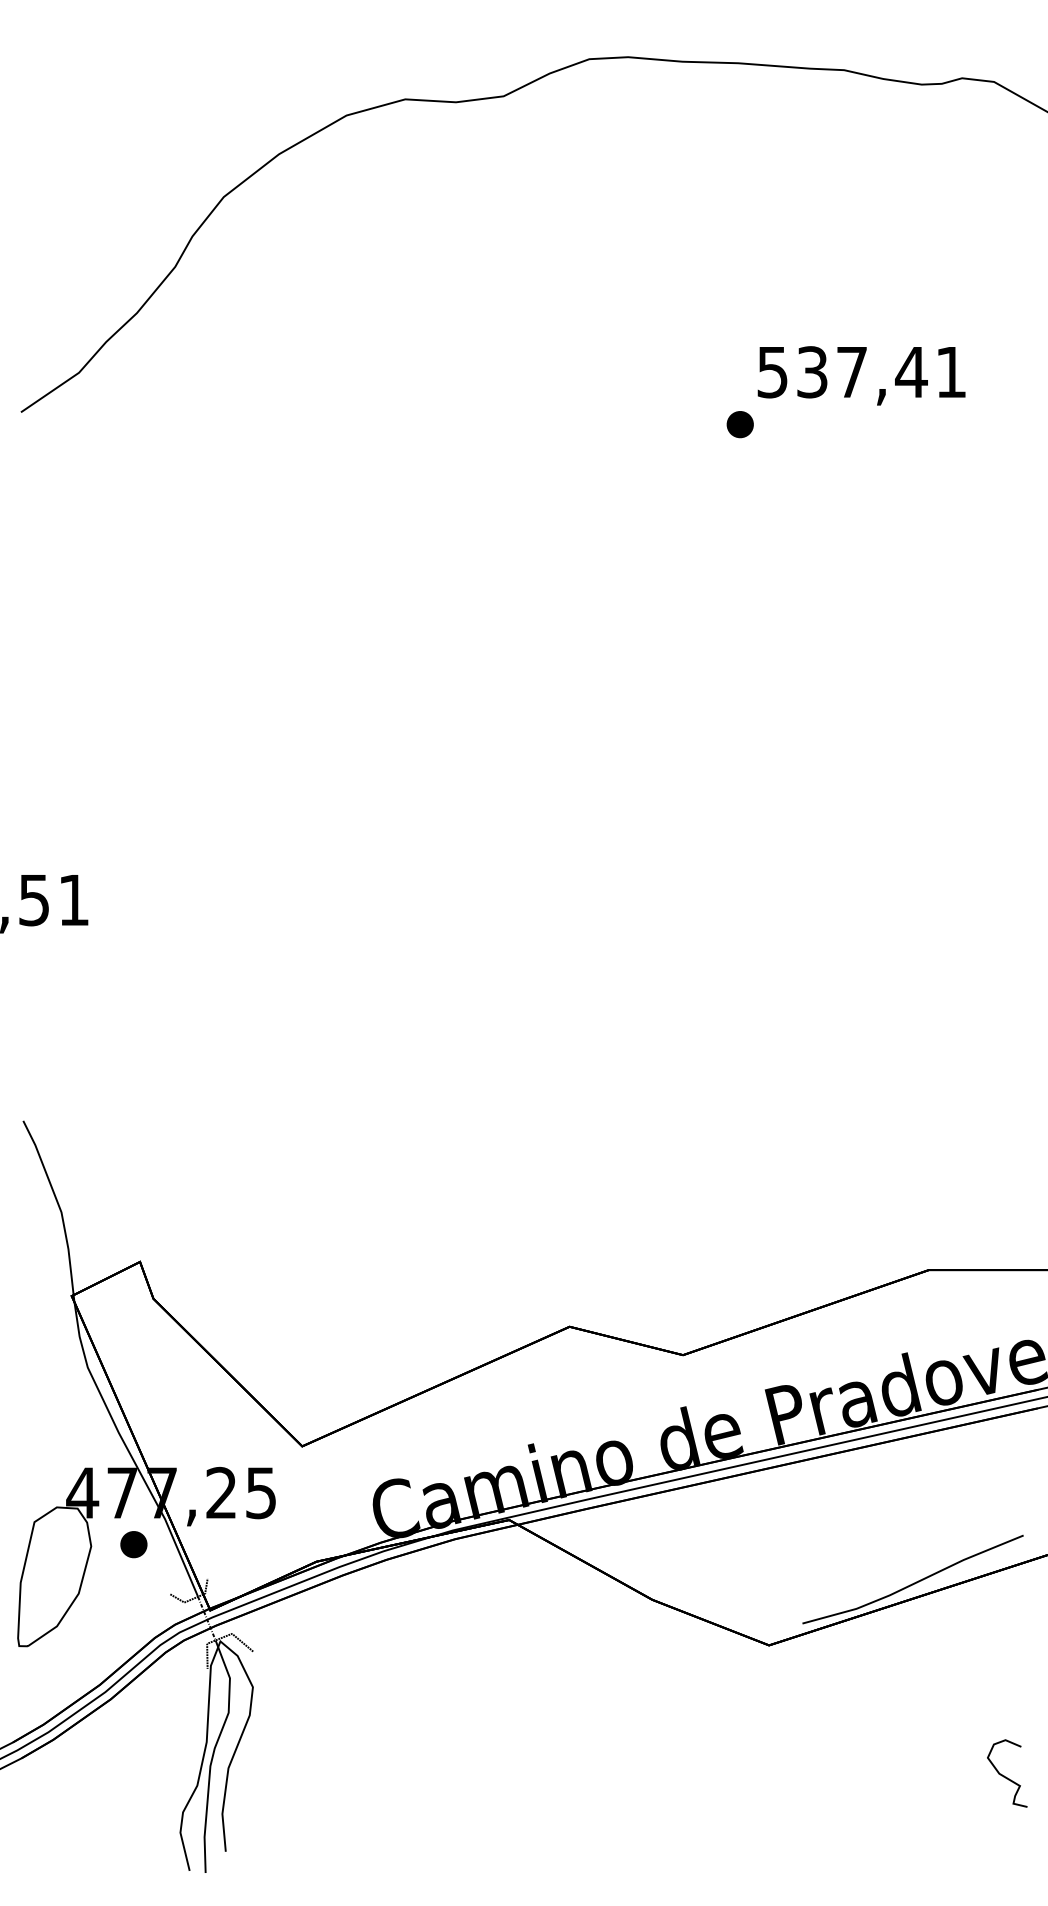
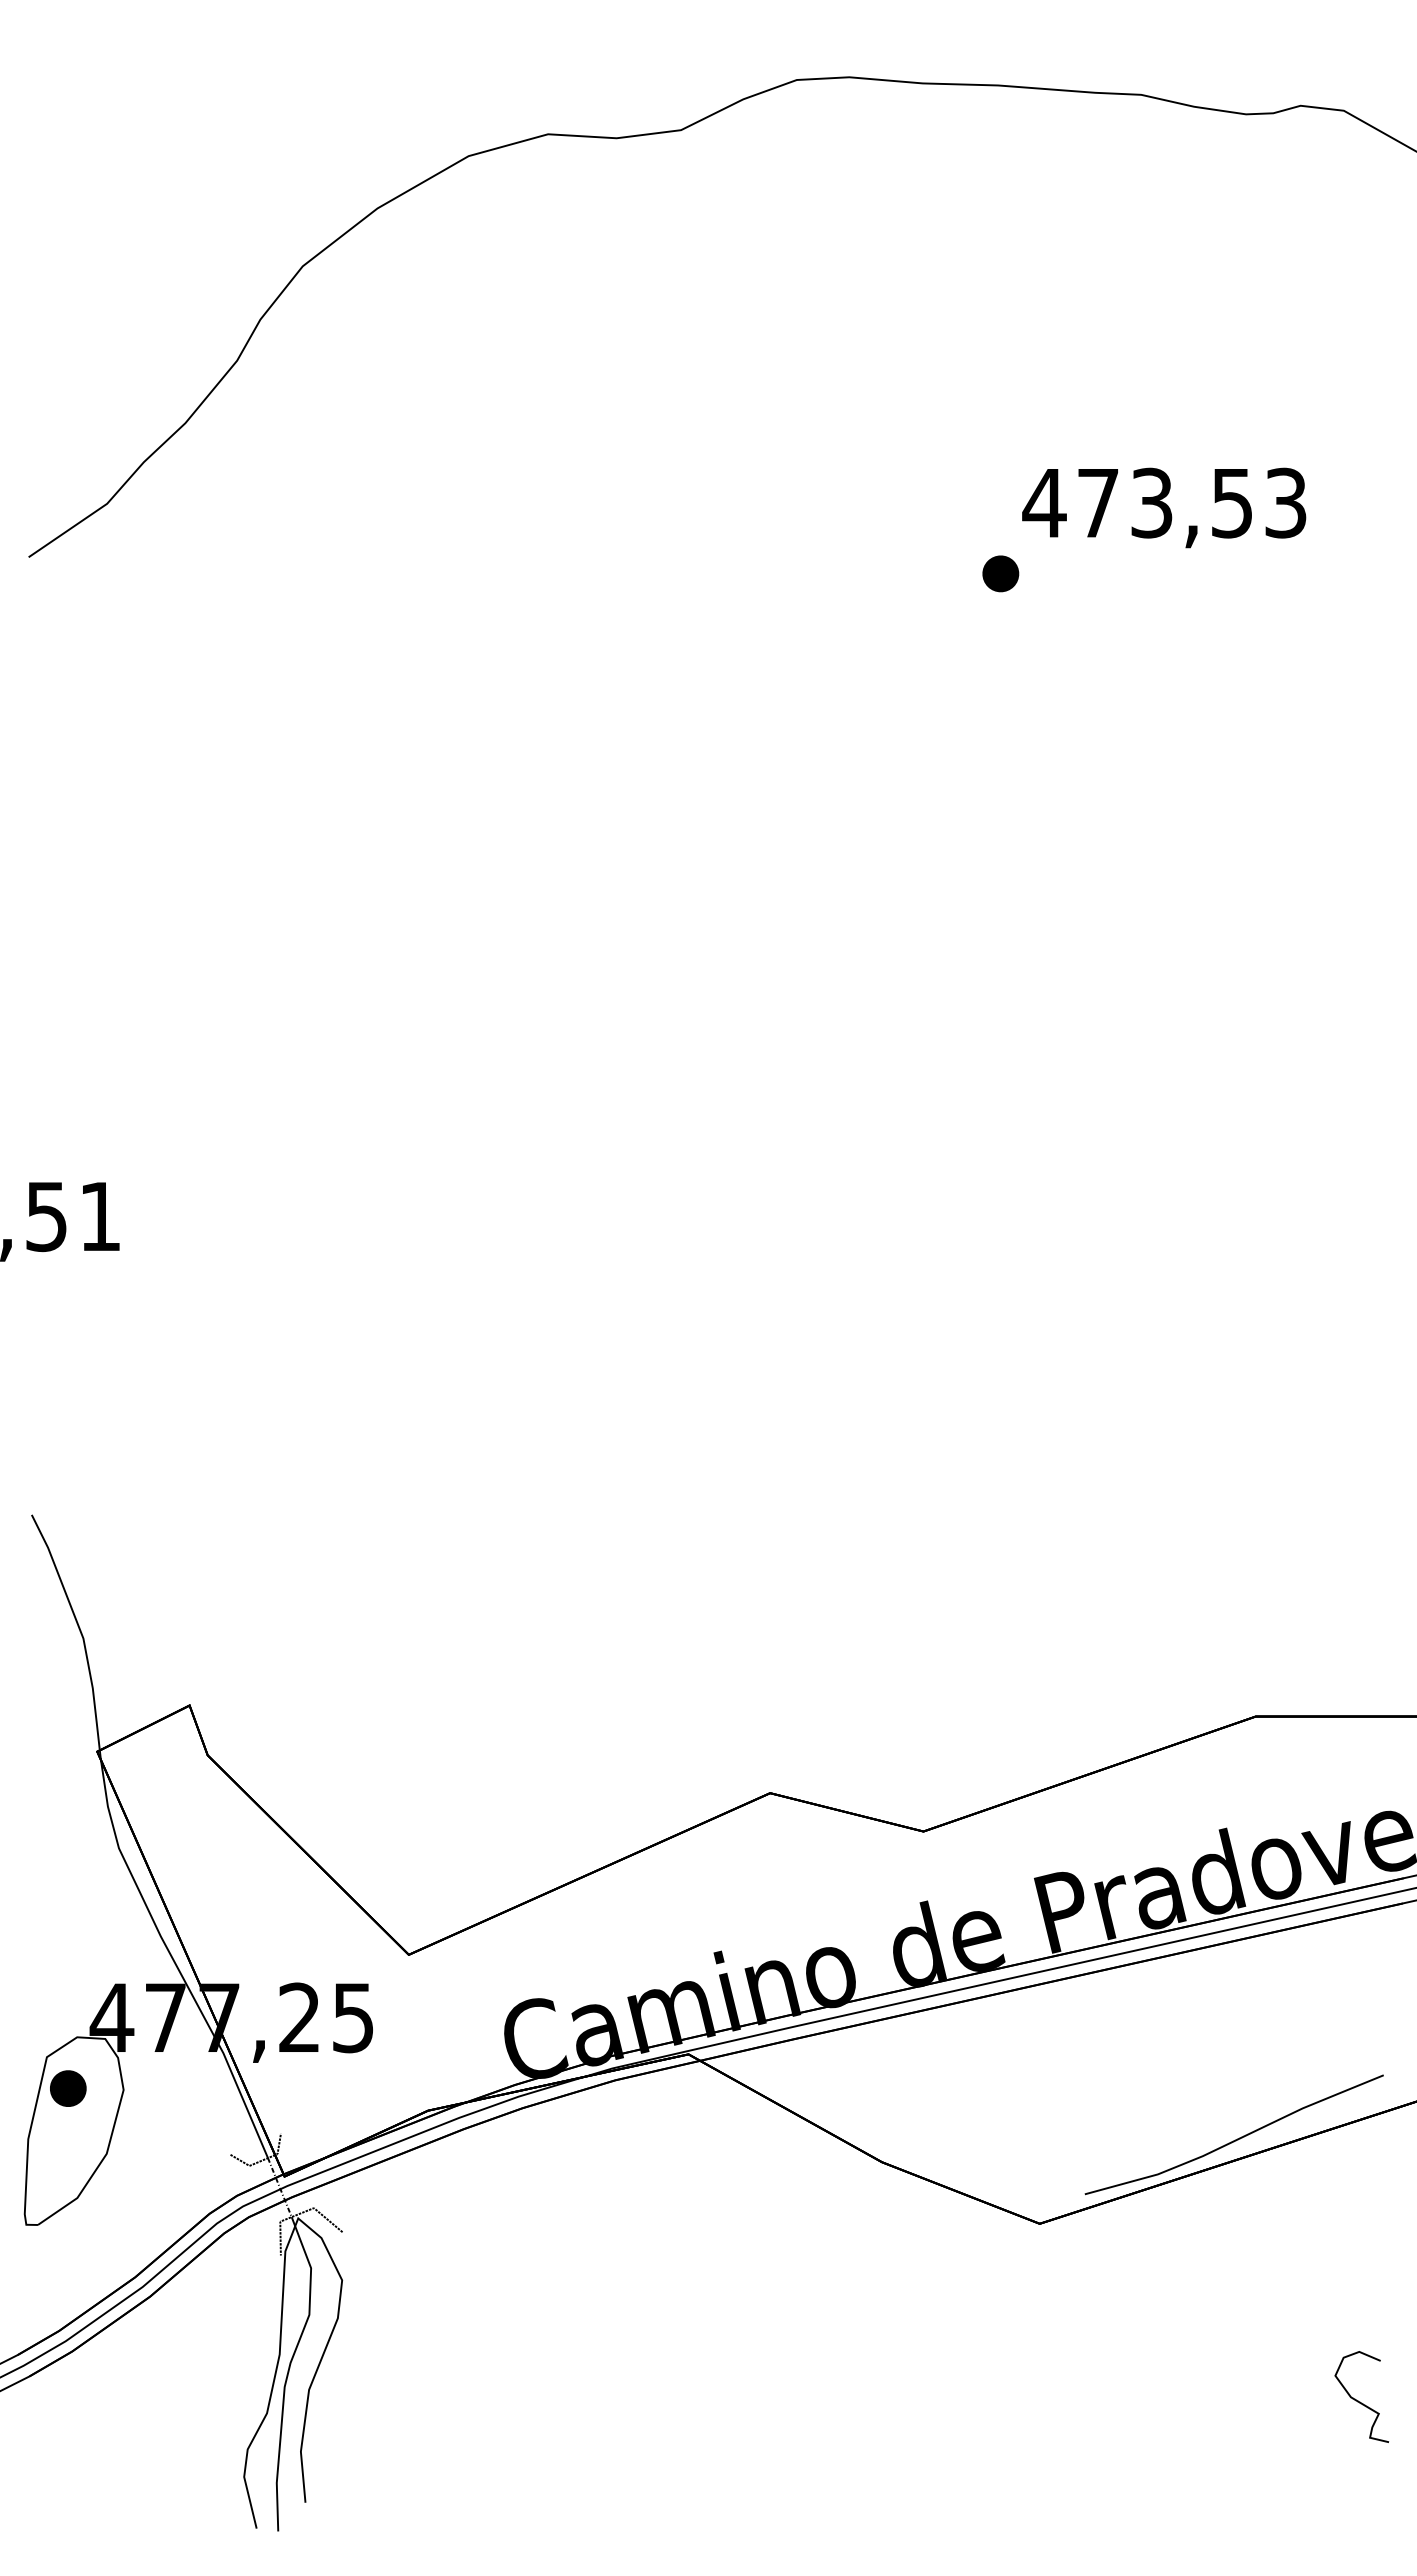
text: (861, 371) -> (1164, 502), 537,41 -> 473,53
part: (134, 1544) -> (68, 2088), moved

